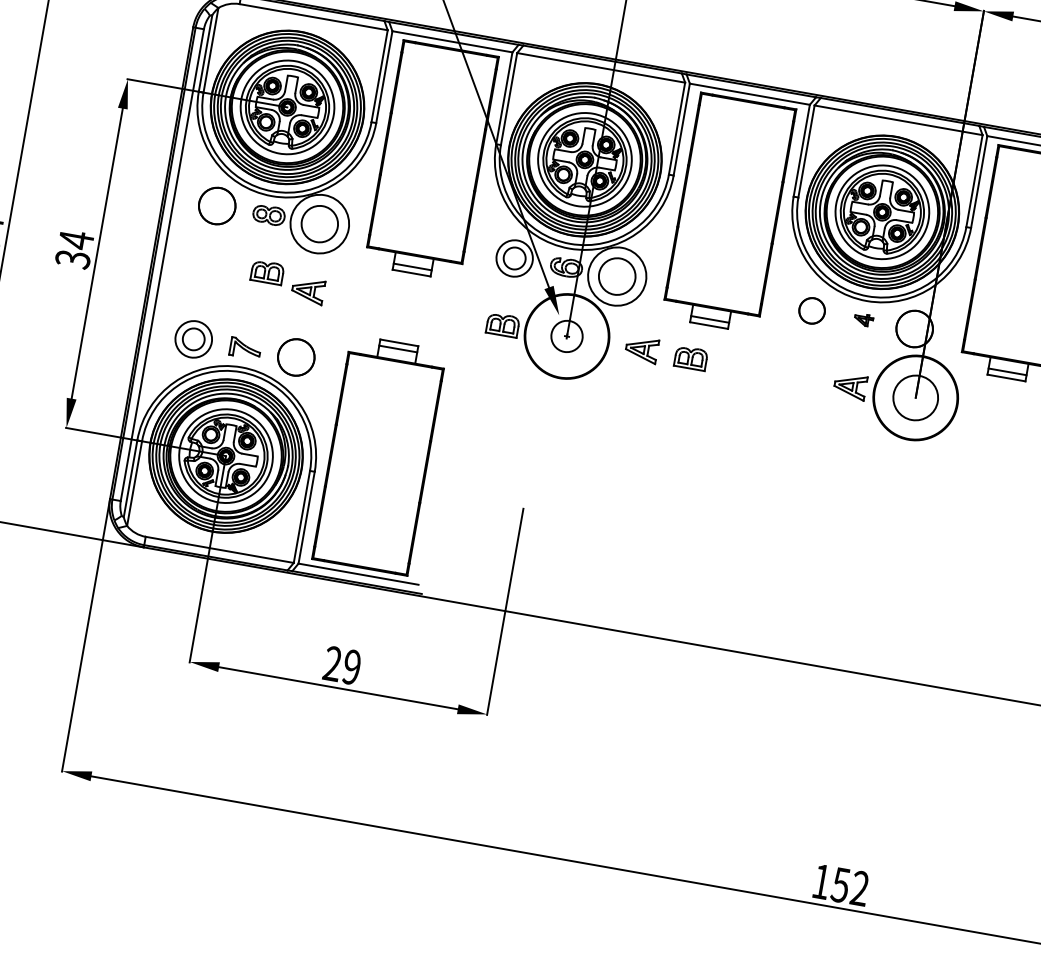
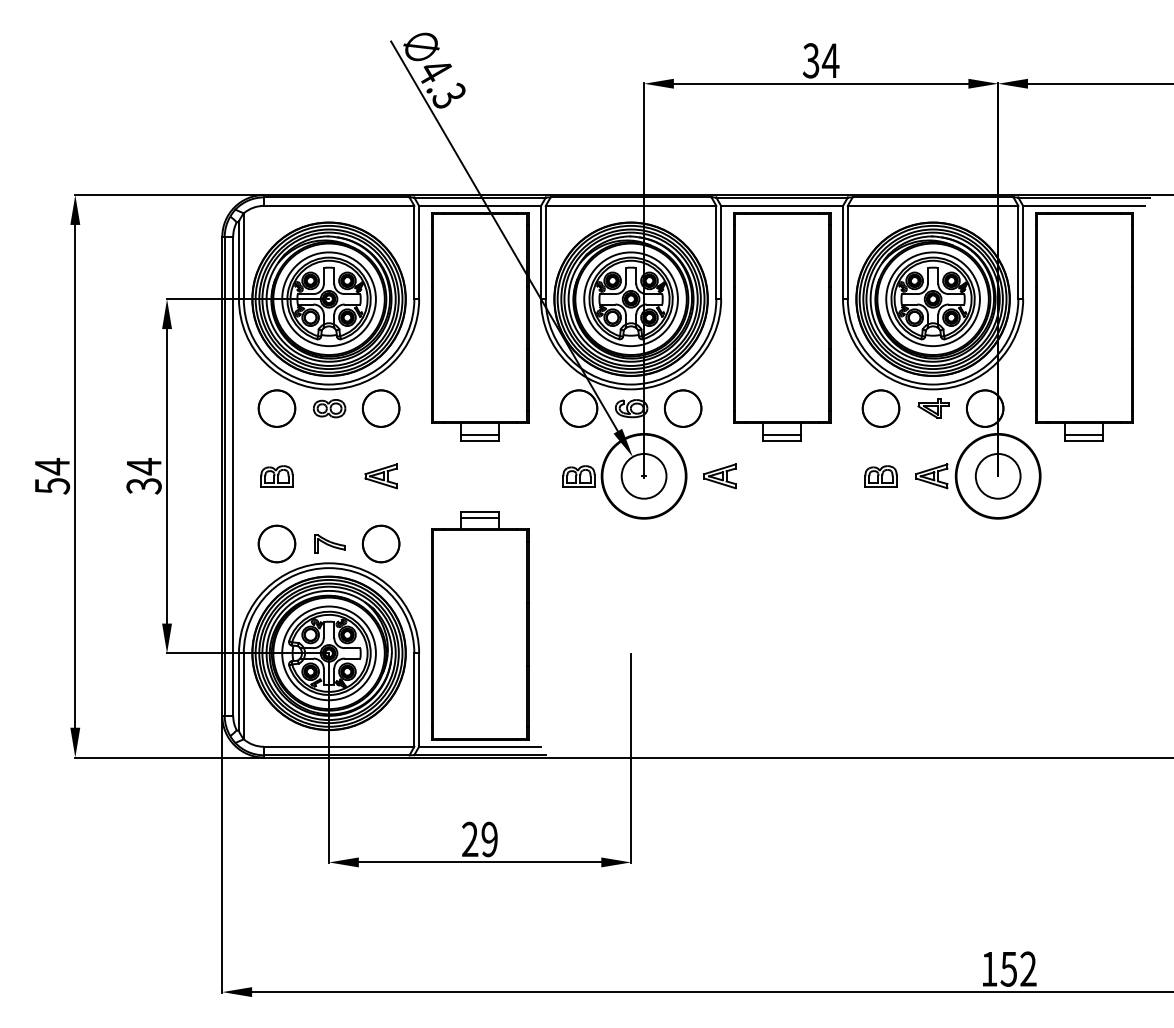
circle: (319, 223) -> (380, 408), size x0.62
circle: (514, 258) -> (578, 408), size x1.67
part: (266, 272) -> (276, 476), moved
circle: (616, 276) -> (682, 408), size x0.62
part: (811, 310) -> (880, 408), size x1.43
part: (863, 319) -> (933, 408), size x1.67
circle: (566, 335) -> (643, 475), size x1.43
circle: (193, 338) -> (276, 543), size x1.67
part: (690, 358) -> (880, 476), moved

